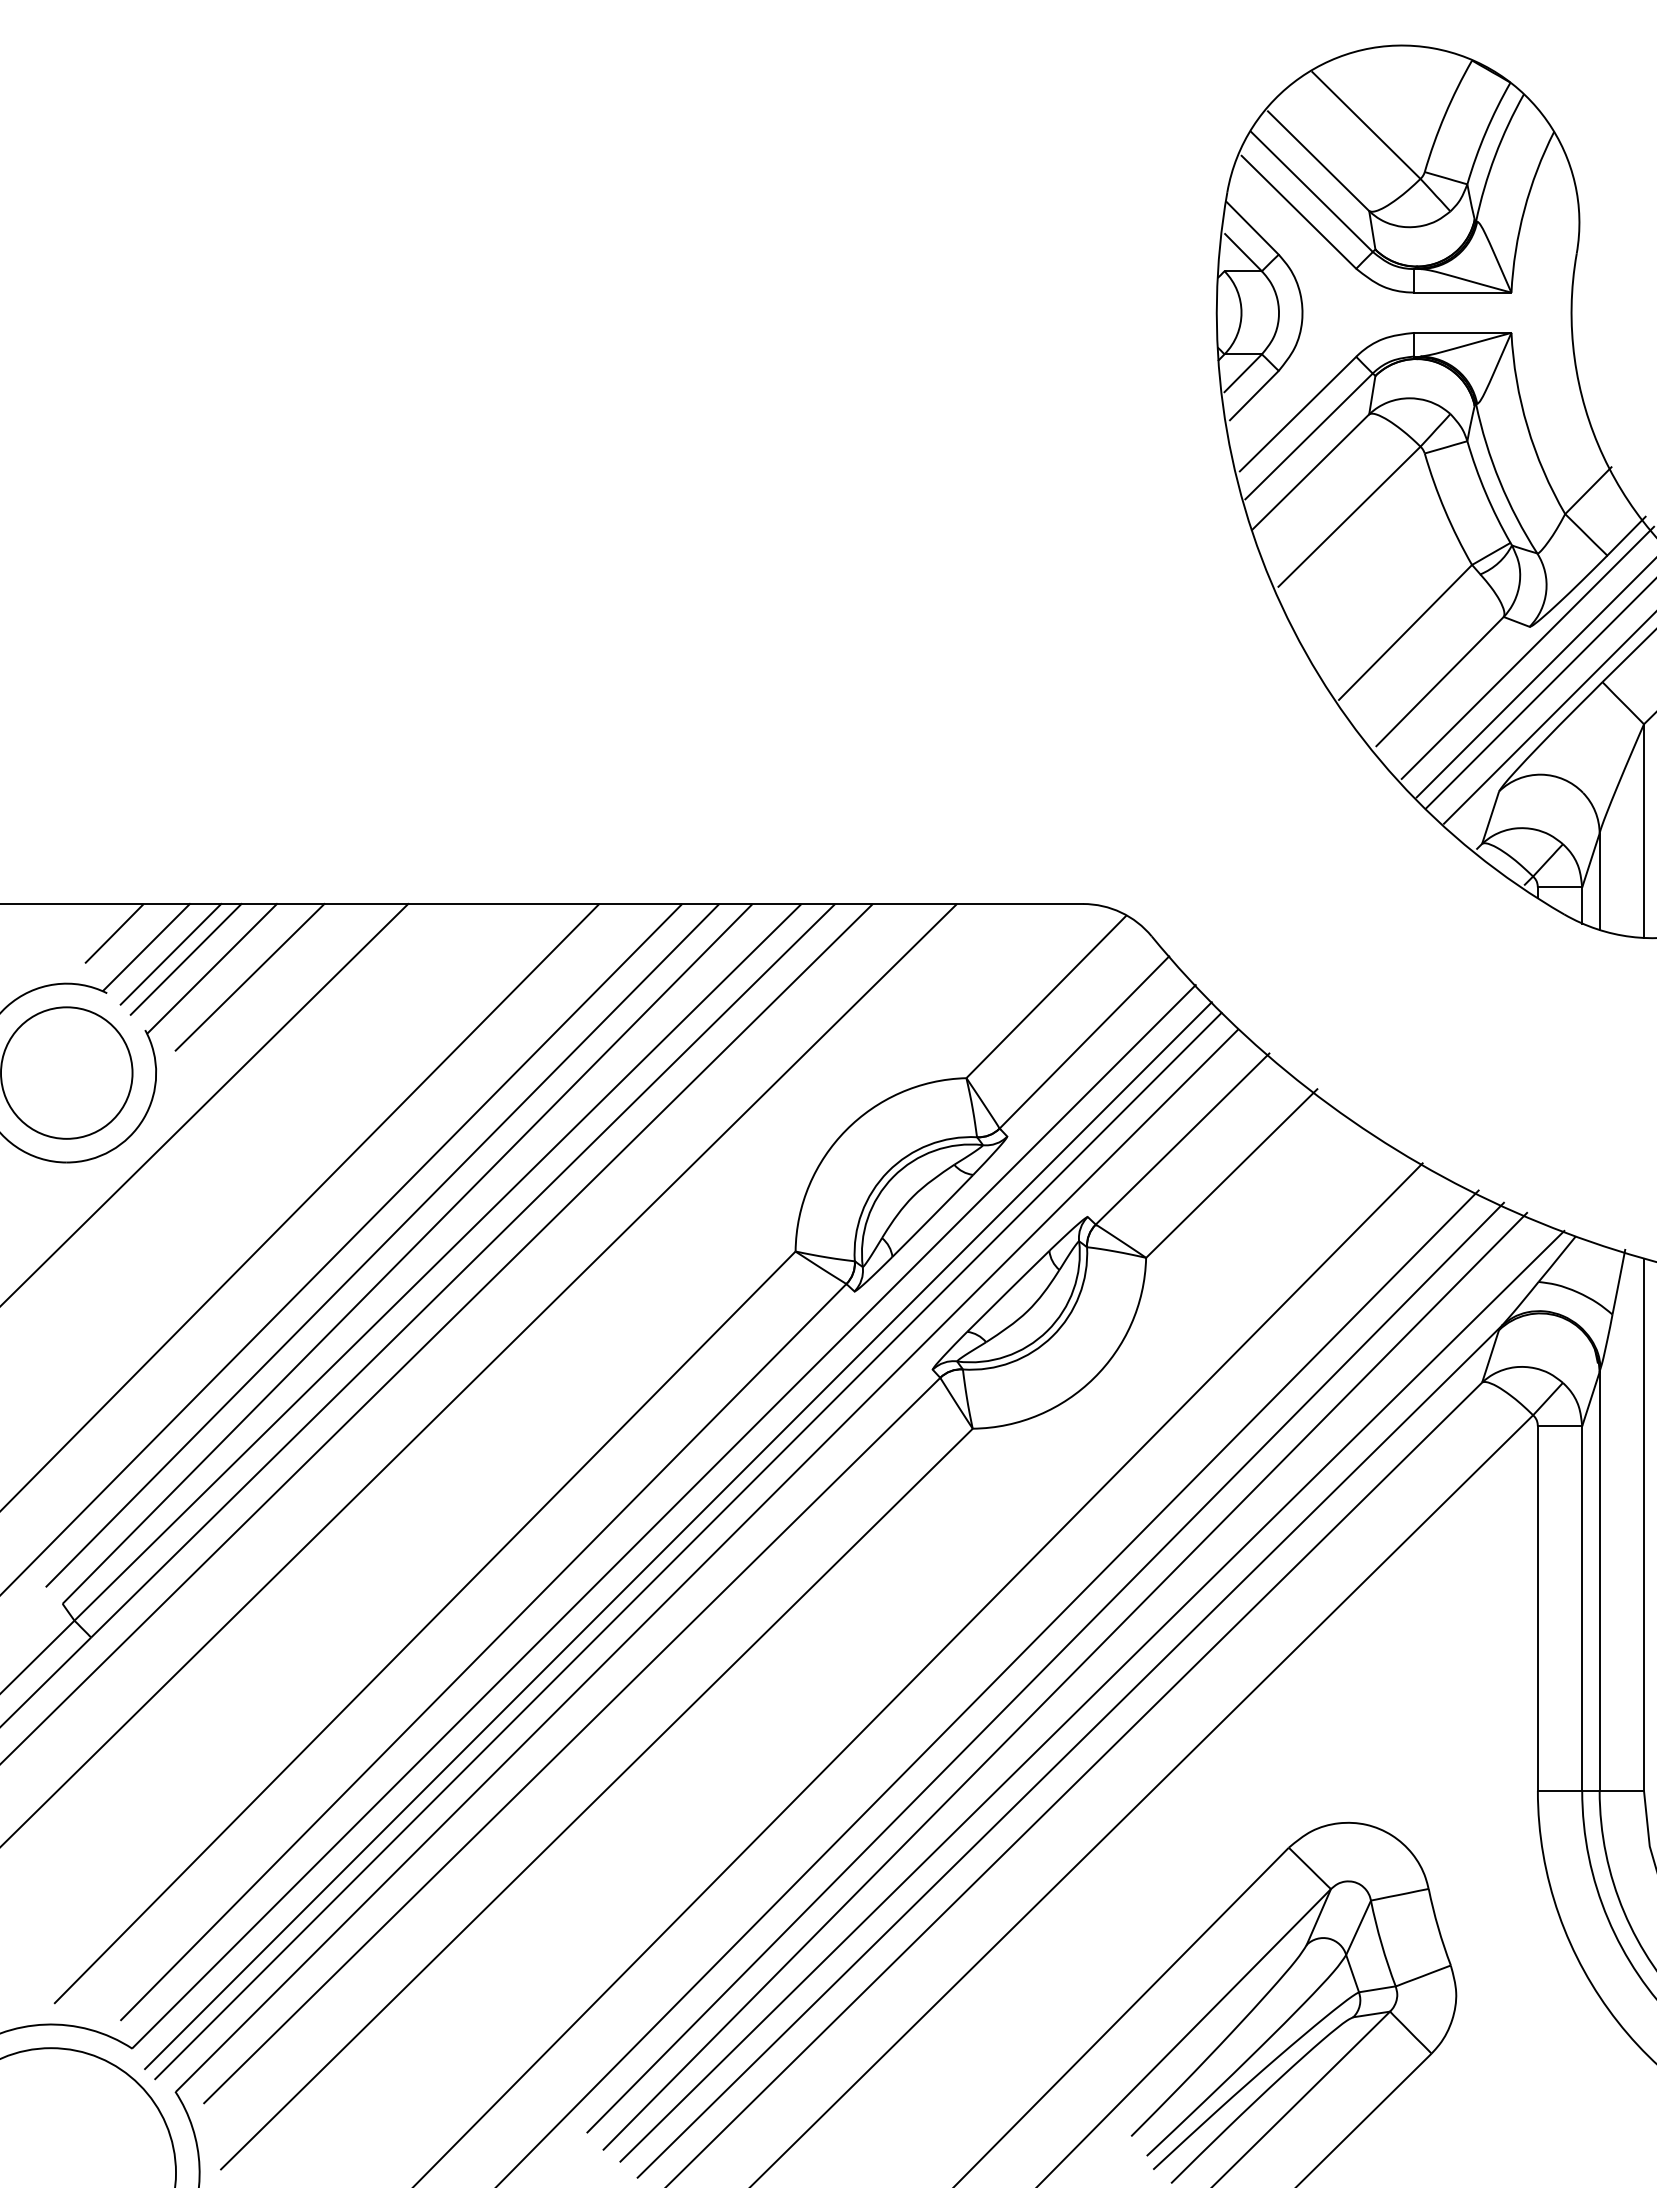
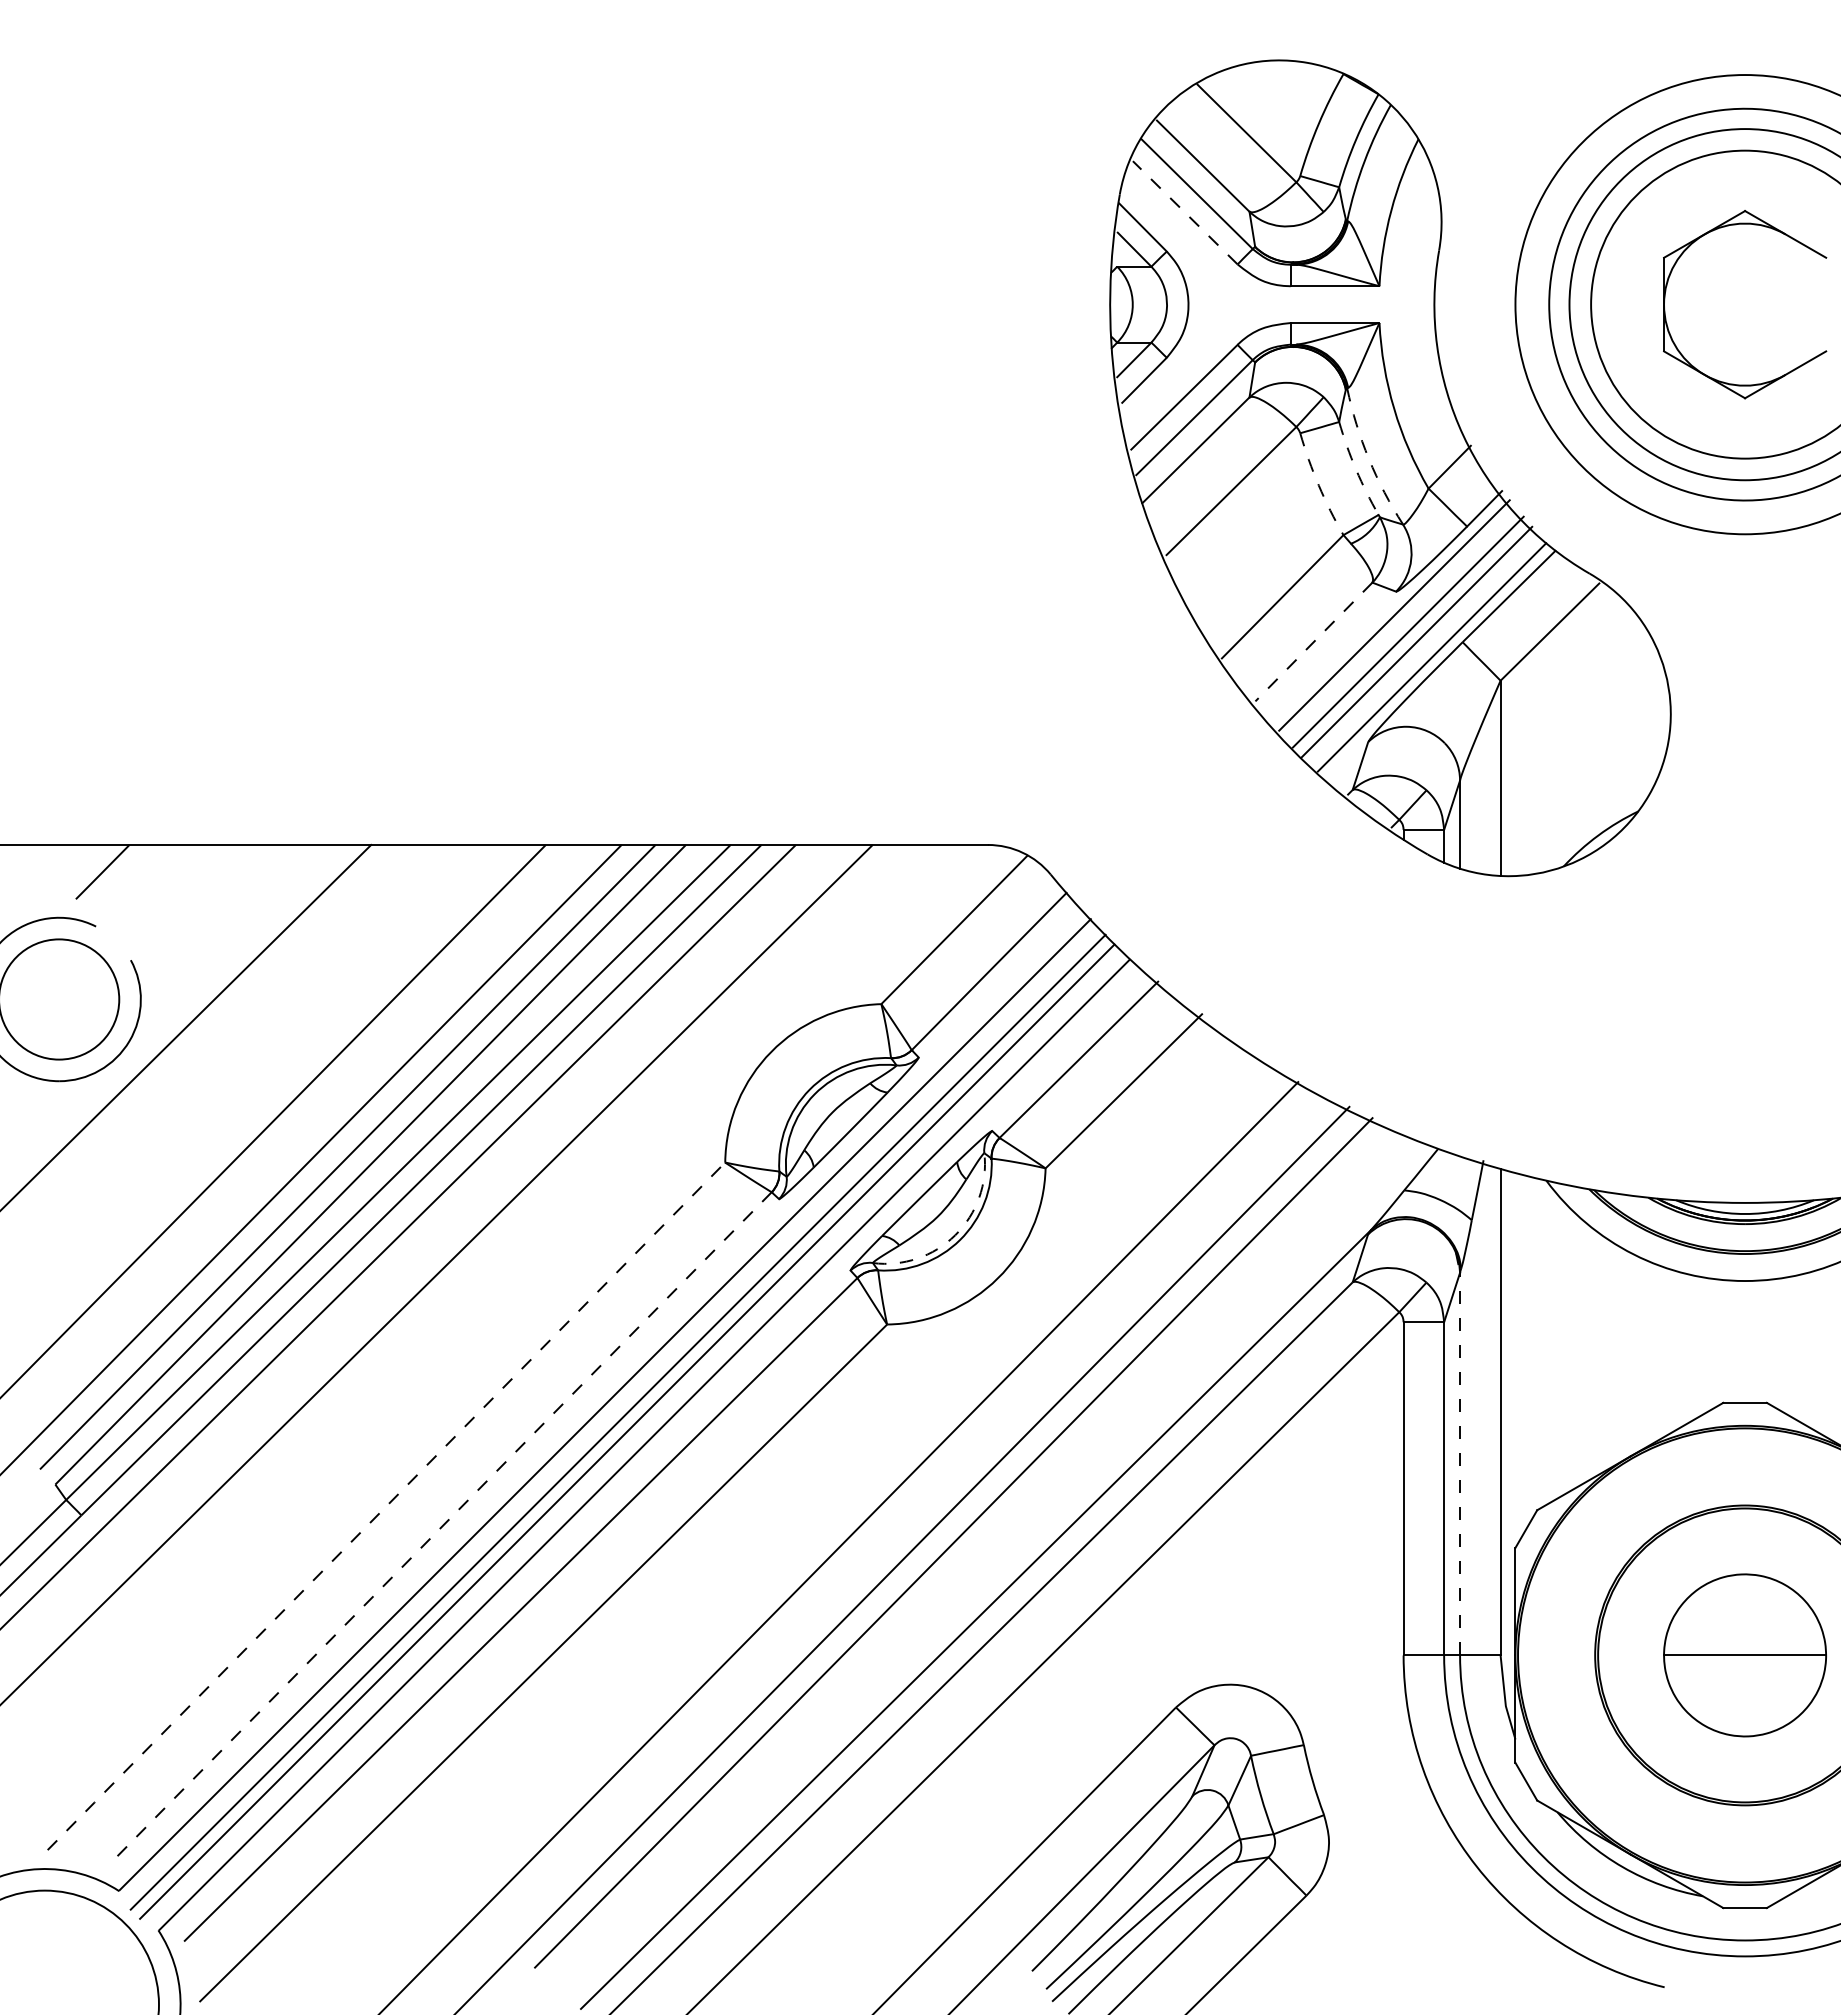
line: (1299, 211) -> (1185, 212), solid -> dashed
arc: (1499, 481) -> (1368, 458), solid -> dashed
arc: (1486, 493) -> (1356, 469), solid -> dashed
arc: (1444, 510) -> (1318, 485), solid -> dashed
line: (1439, 682) -> (1313, 642), solid -> dashed
line: (145, 947) -> (131, 884), removed
line: (171, 953) -> (154, 890), removed
line: (185, 959) -> (167, 895), removed
line: (211, 968) -> (191, 903), removed
line: (249, 976) -> (226, 911), removed
arc: (1047, 1331) -> (955, 1235), solid -> dashed
line: (1600, 1580) -> (1460, 1463), solid -> dashed
line: (424, 1627) -> (386, 1506), solid -> dashed
line: (484, 1651) -> (440, 1528), solid -> dashed
line: (1065, 1681) -> (971, 1555), removed
line: (1092, 1695) -> (996, 1568), removed

